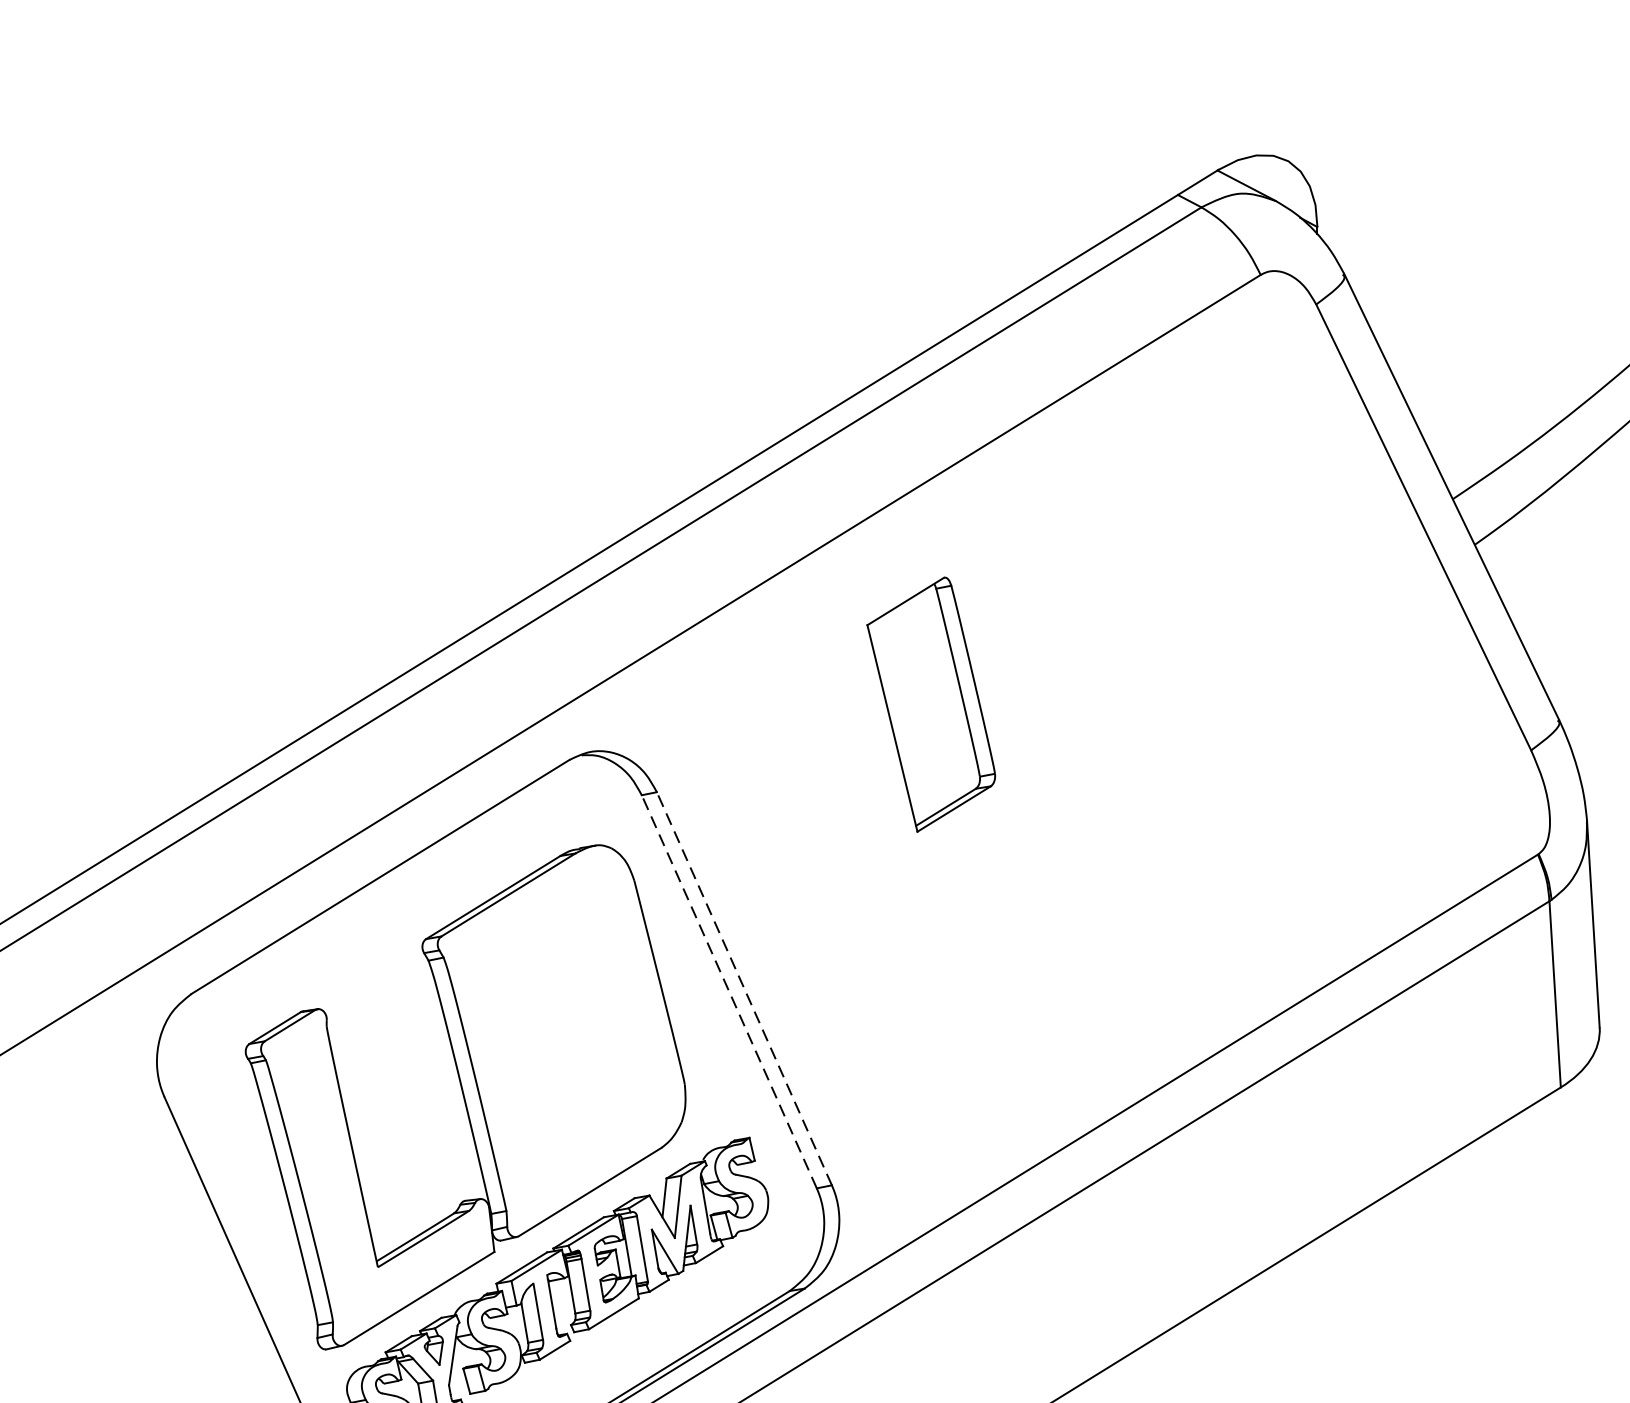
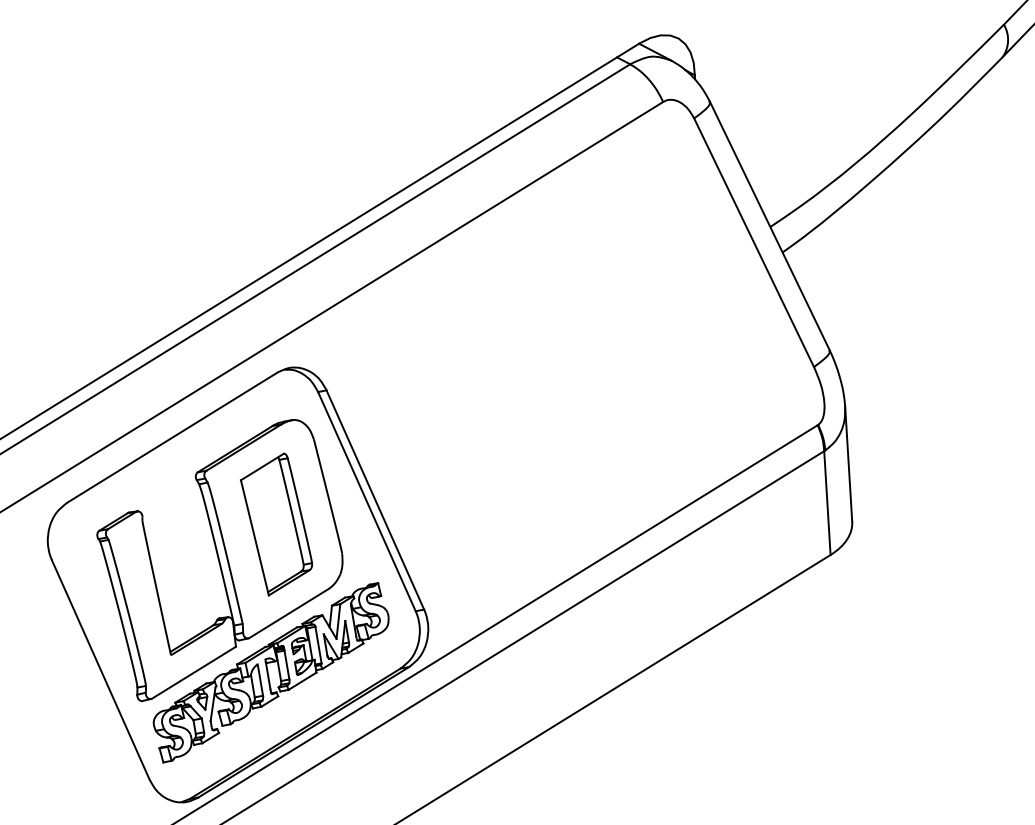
part: (931, 704) -> (276, 524), moved
line: (744, 987) -> (375, 499), dashed -> solid
line: (728, 991) -> (366, 501), dashed -> solid

